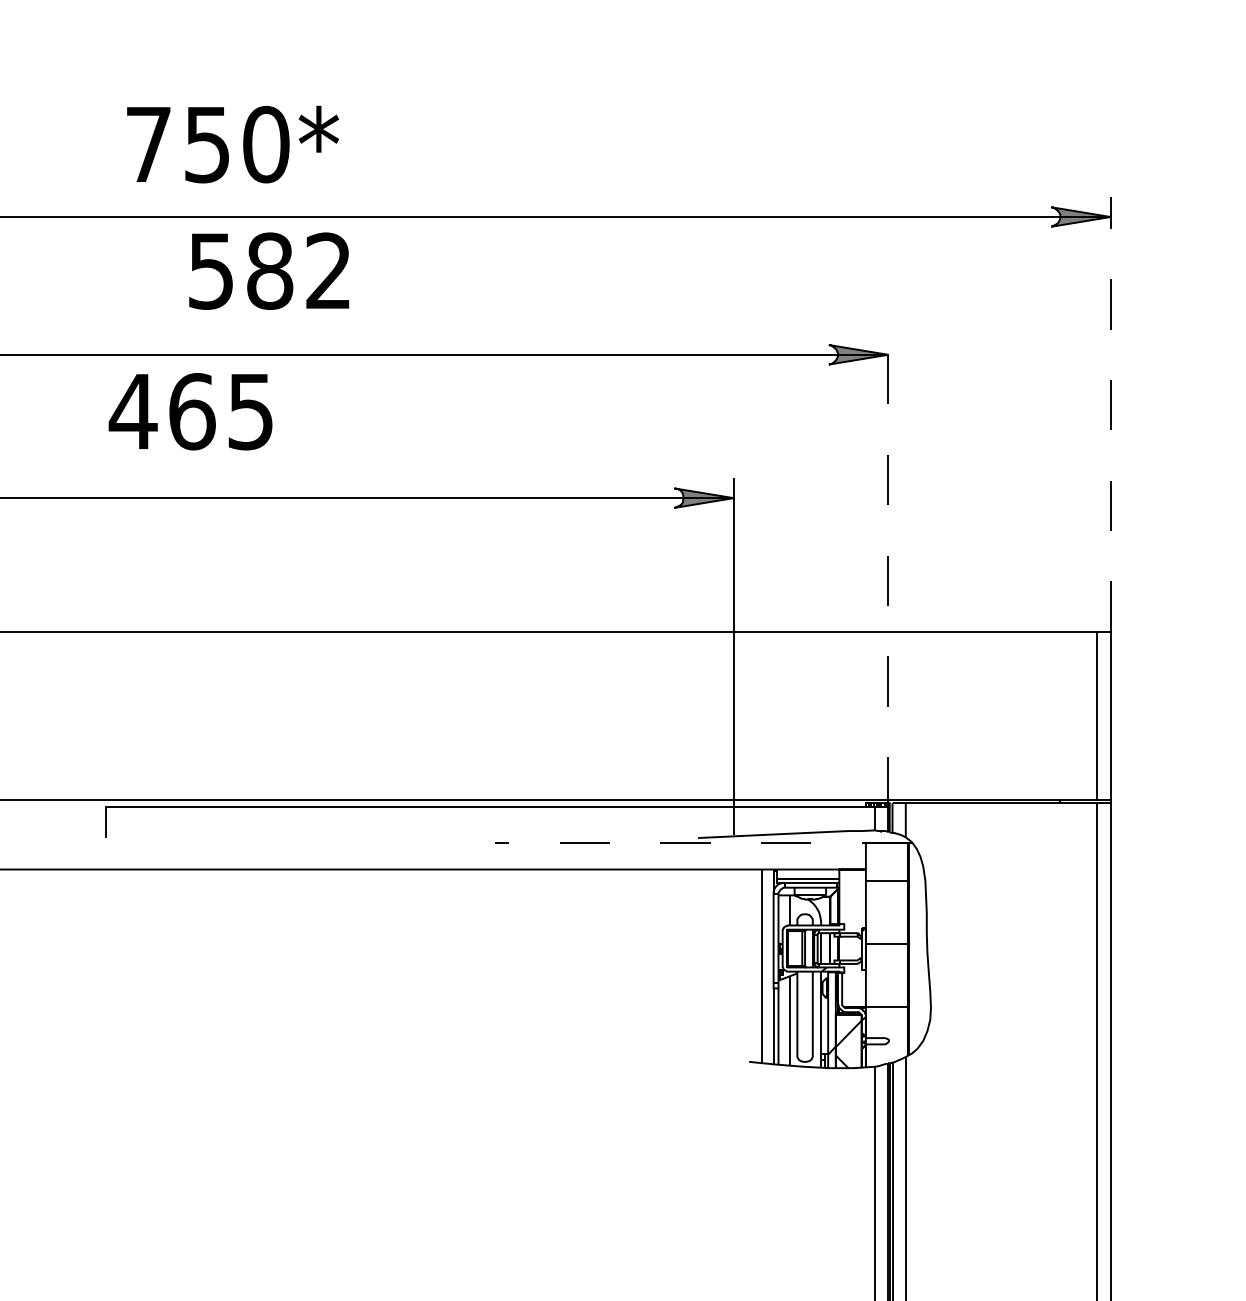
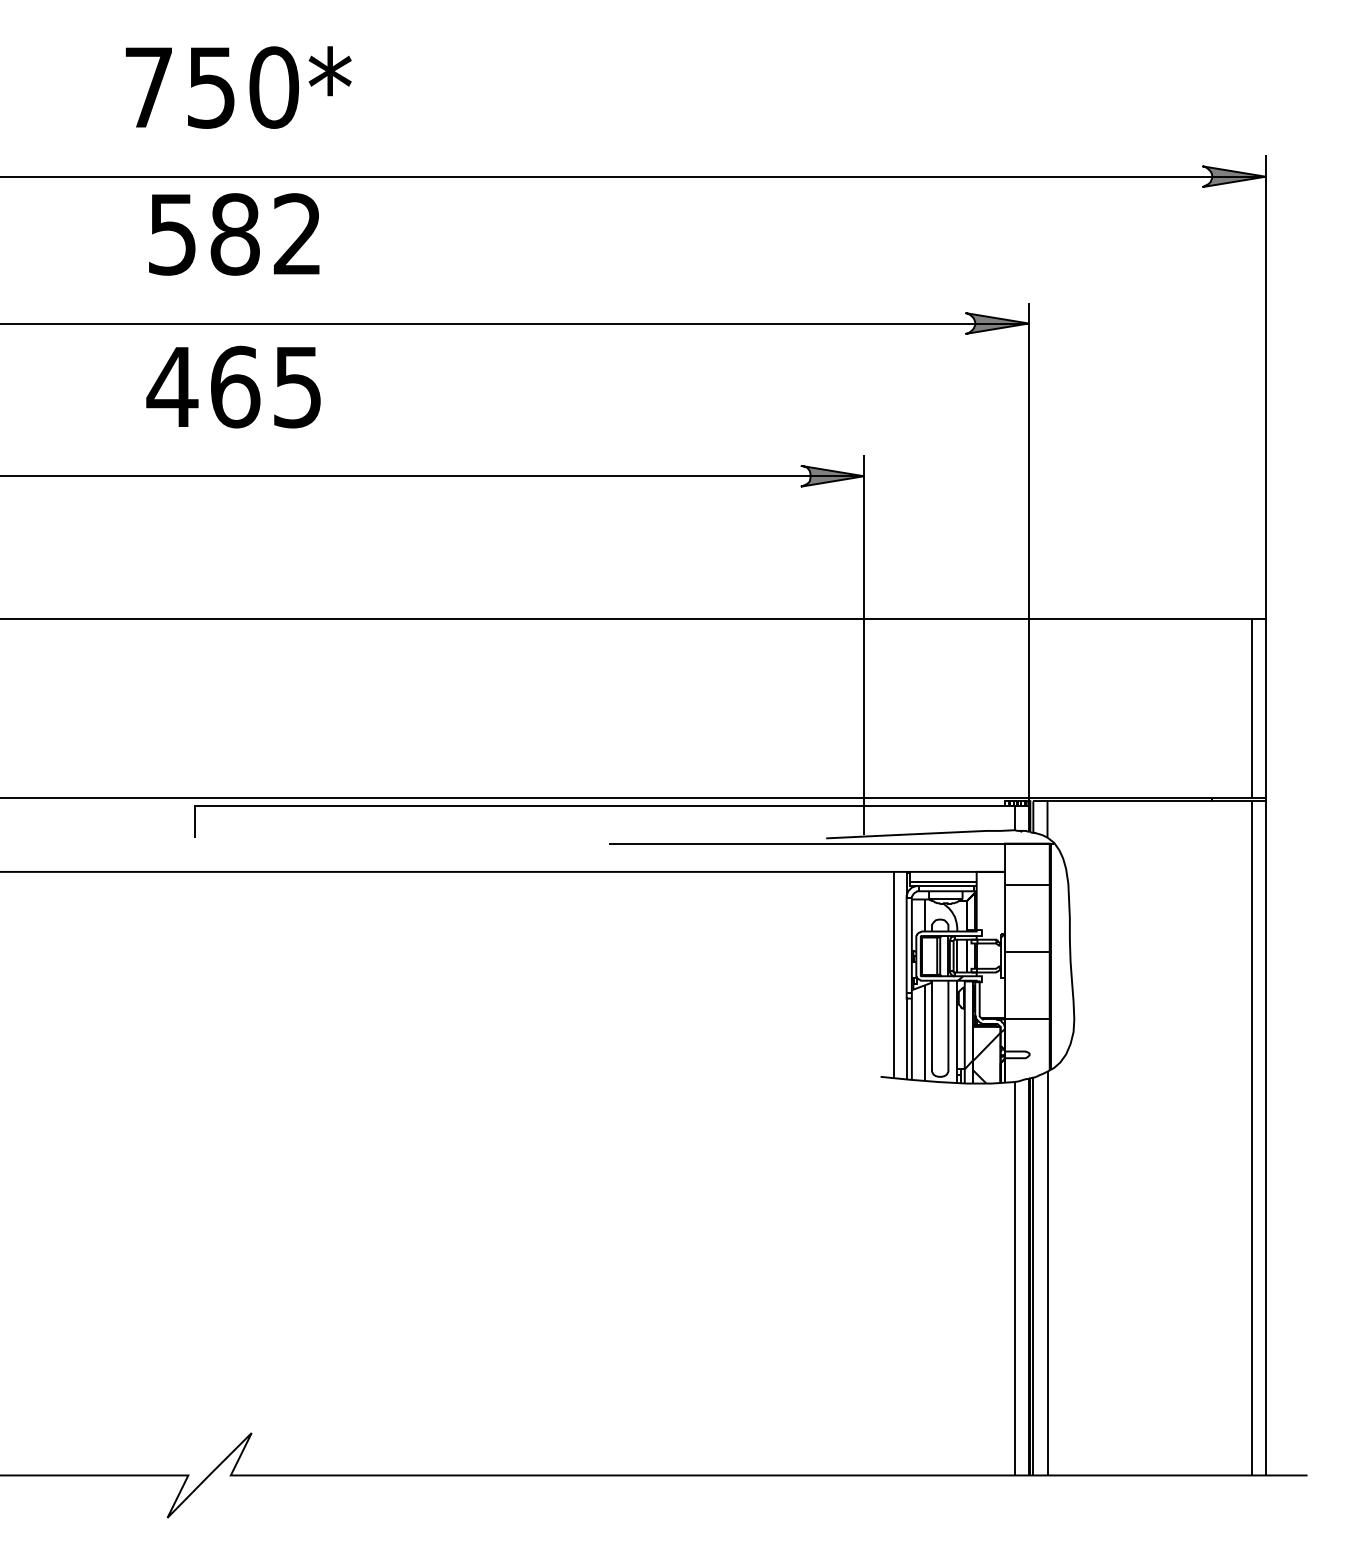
text: (232, 144) -> (238, 87), moved
text: (269, 271) -> (234, 234), moved
text: (190, 411) -> (233, 386), moved
line: (1110, 413) -> (1265, 386), dashed -> solid
line: (887, 570) -> (1028, 553), dashed -> solid
line: (703, 842) -> (831, 843), dashed -> solid

